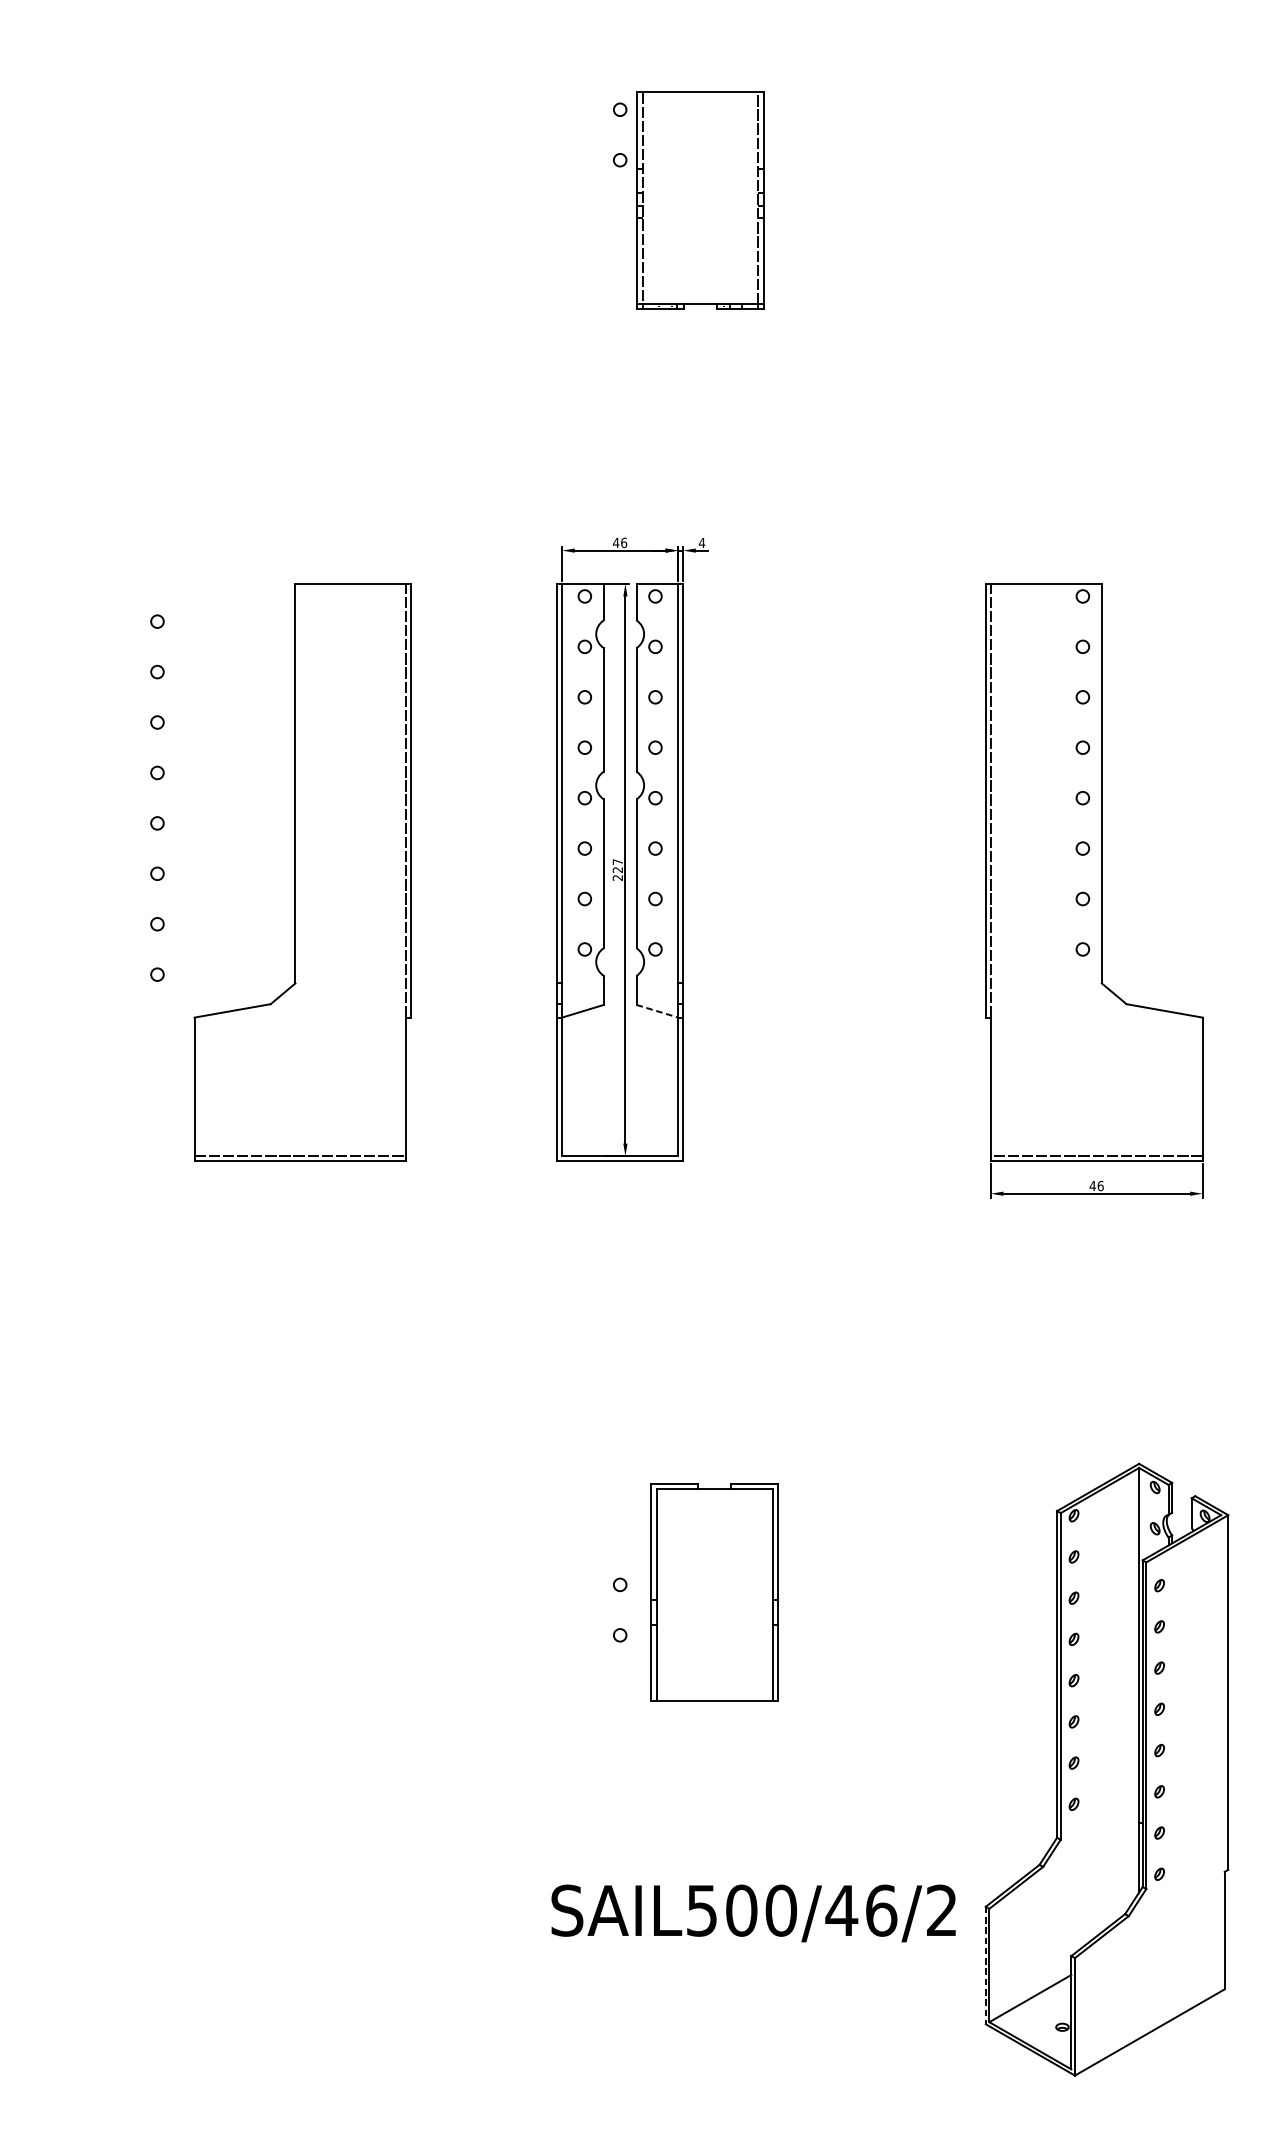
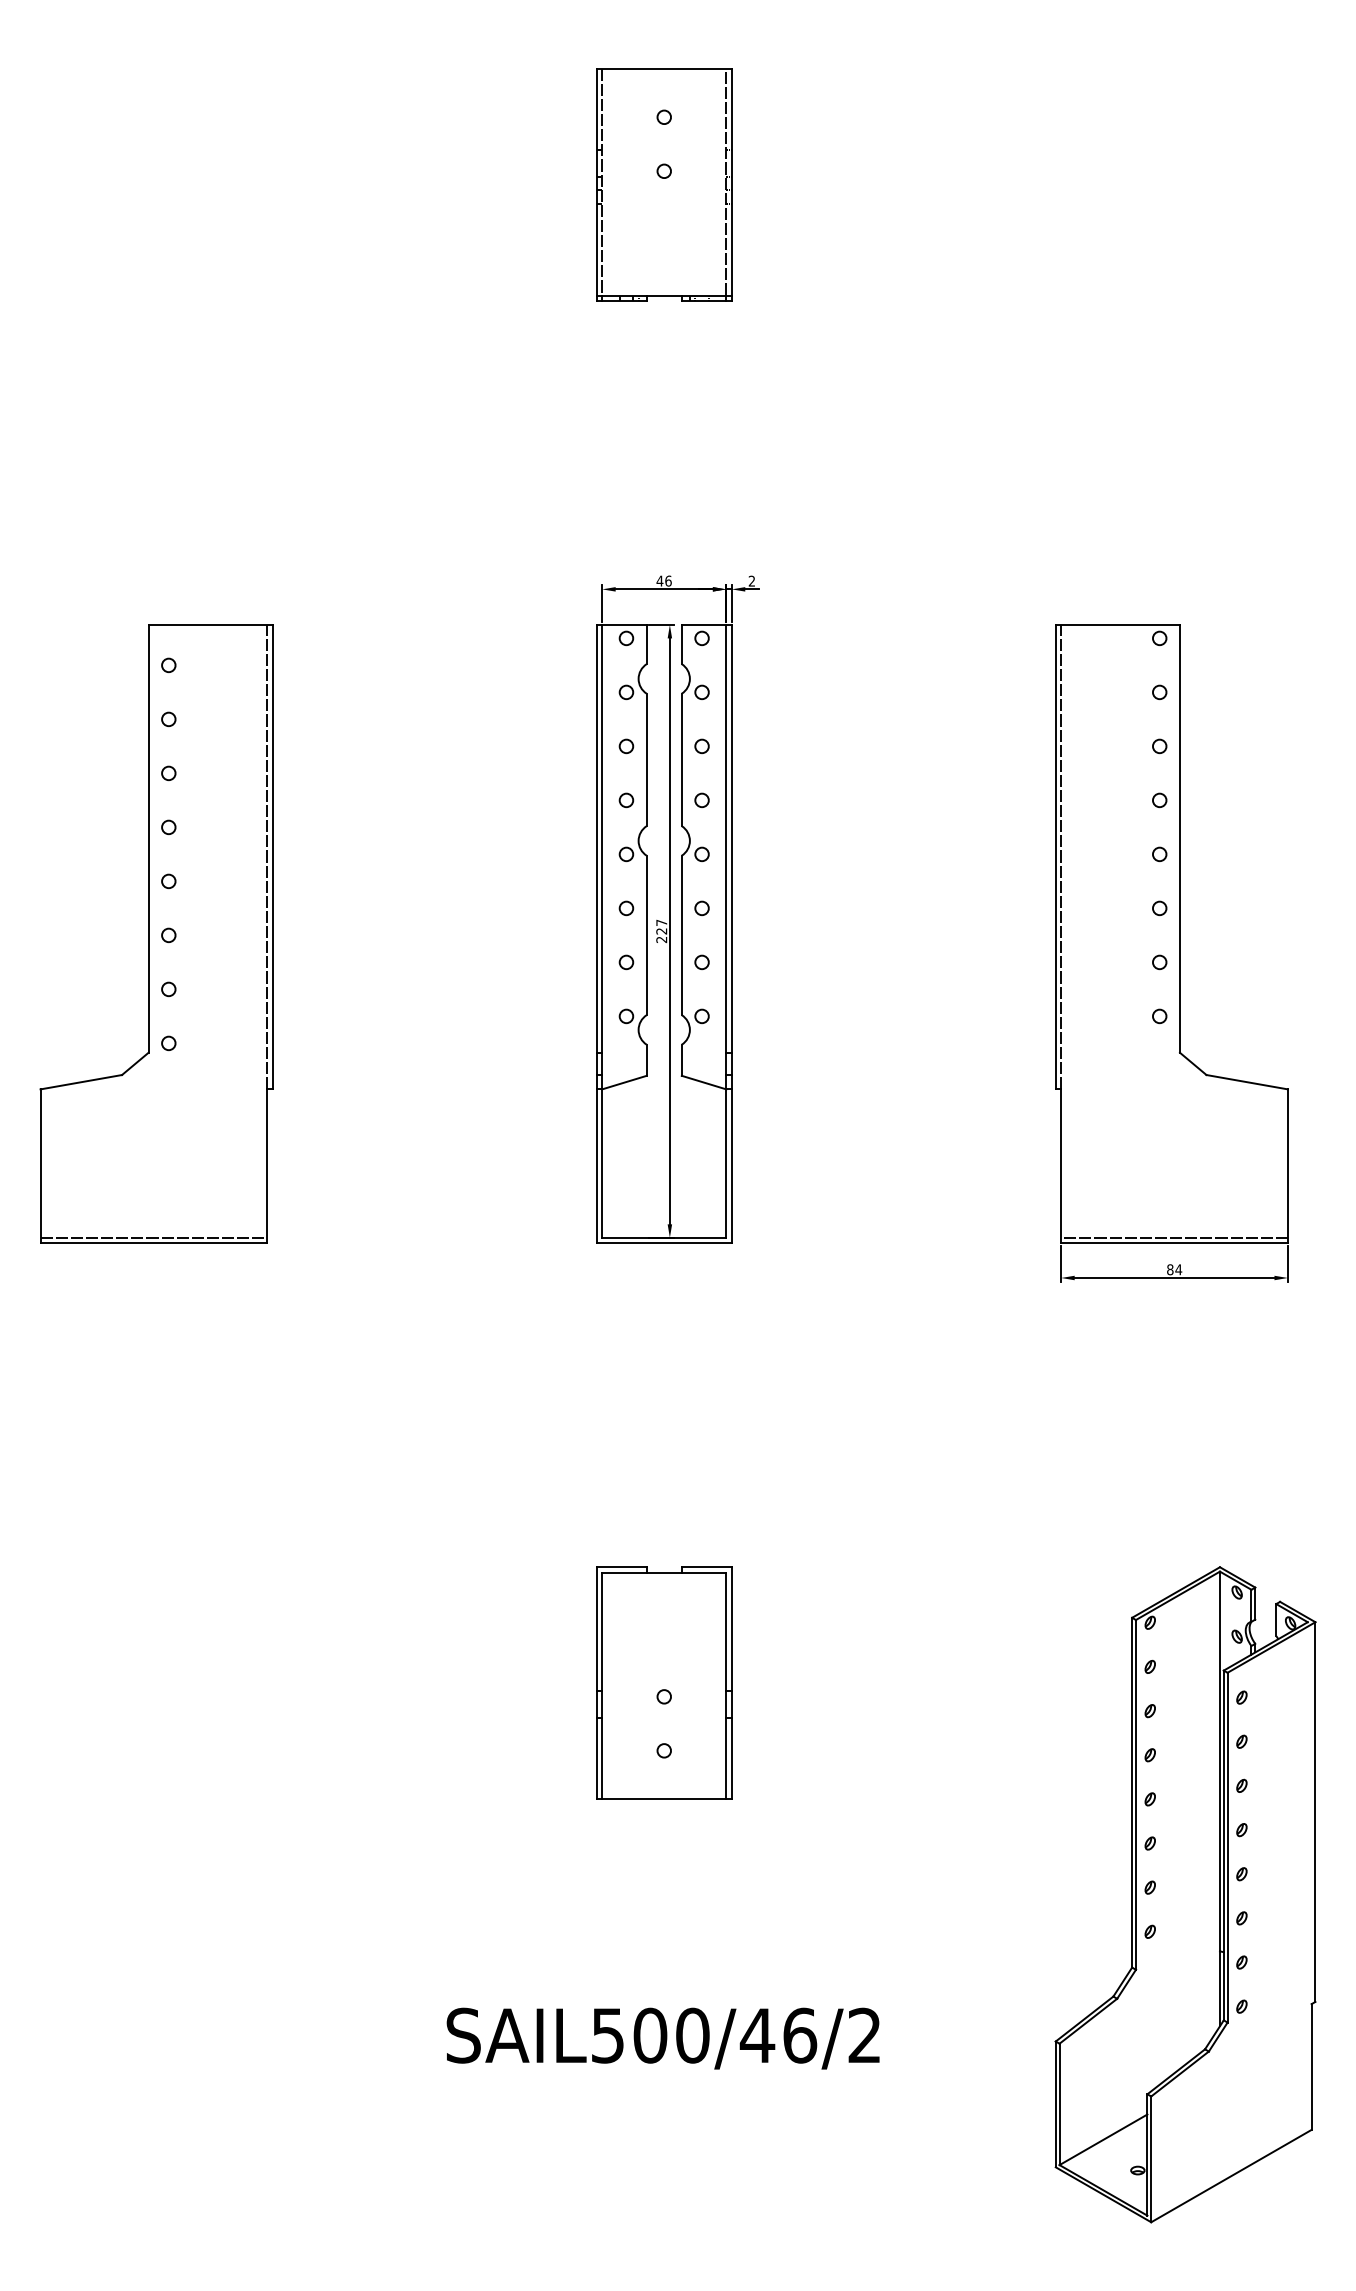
part: (700, 200) -> (664, 184), moved
text: (701, 542) -> (751, 580), 4 -> 2
part: (302, 872) -> (156, 933), moved
line: (657, 1011) -> (704, 1082), dashed -> solid
text: (1095, 1185) -> (1173, 1269), 46 -> 84
part: (714, 1592) -> (664, 1682), moved
text: (753, 1913) -> (662, 2038), moved
line: (985, 1965) -> (1055, 2104), dashed -> solid

